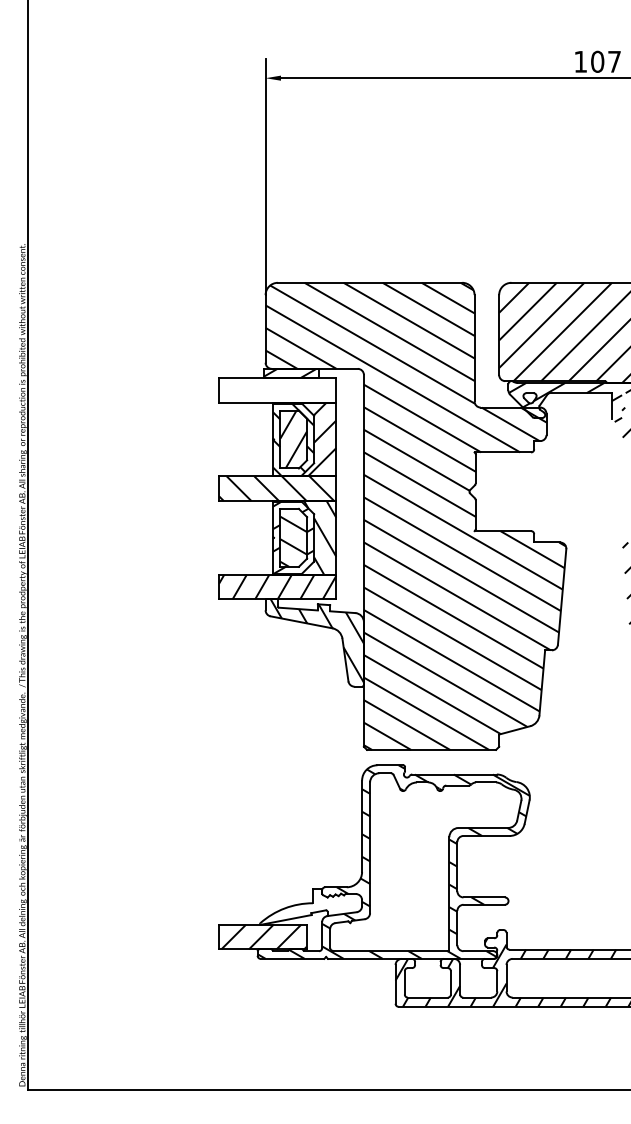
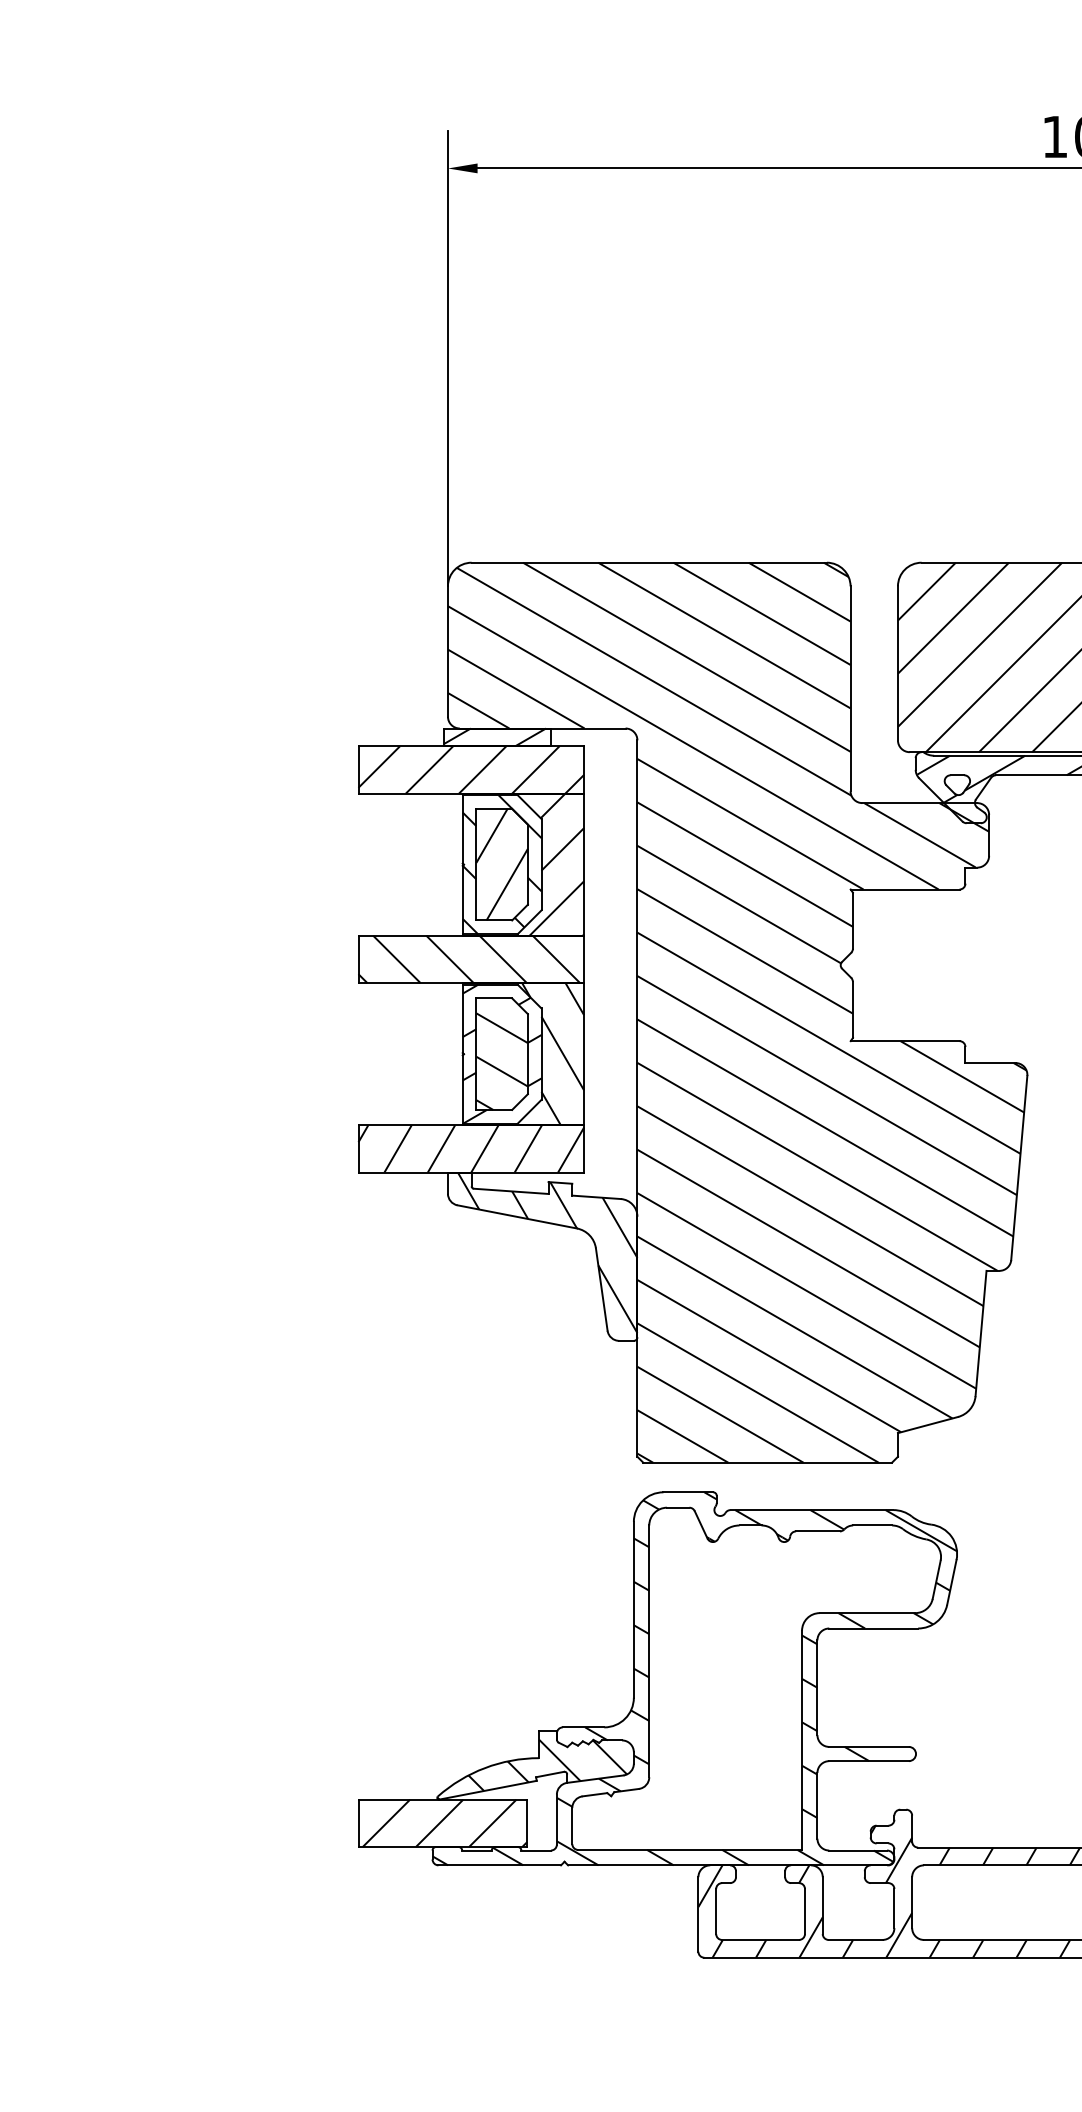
hatch: (277, 390) -> (470, 770), added
hatch: (309, 908) -> (532, 1768), added

